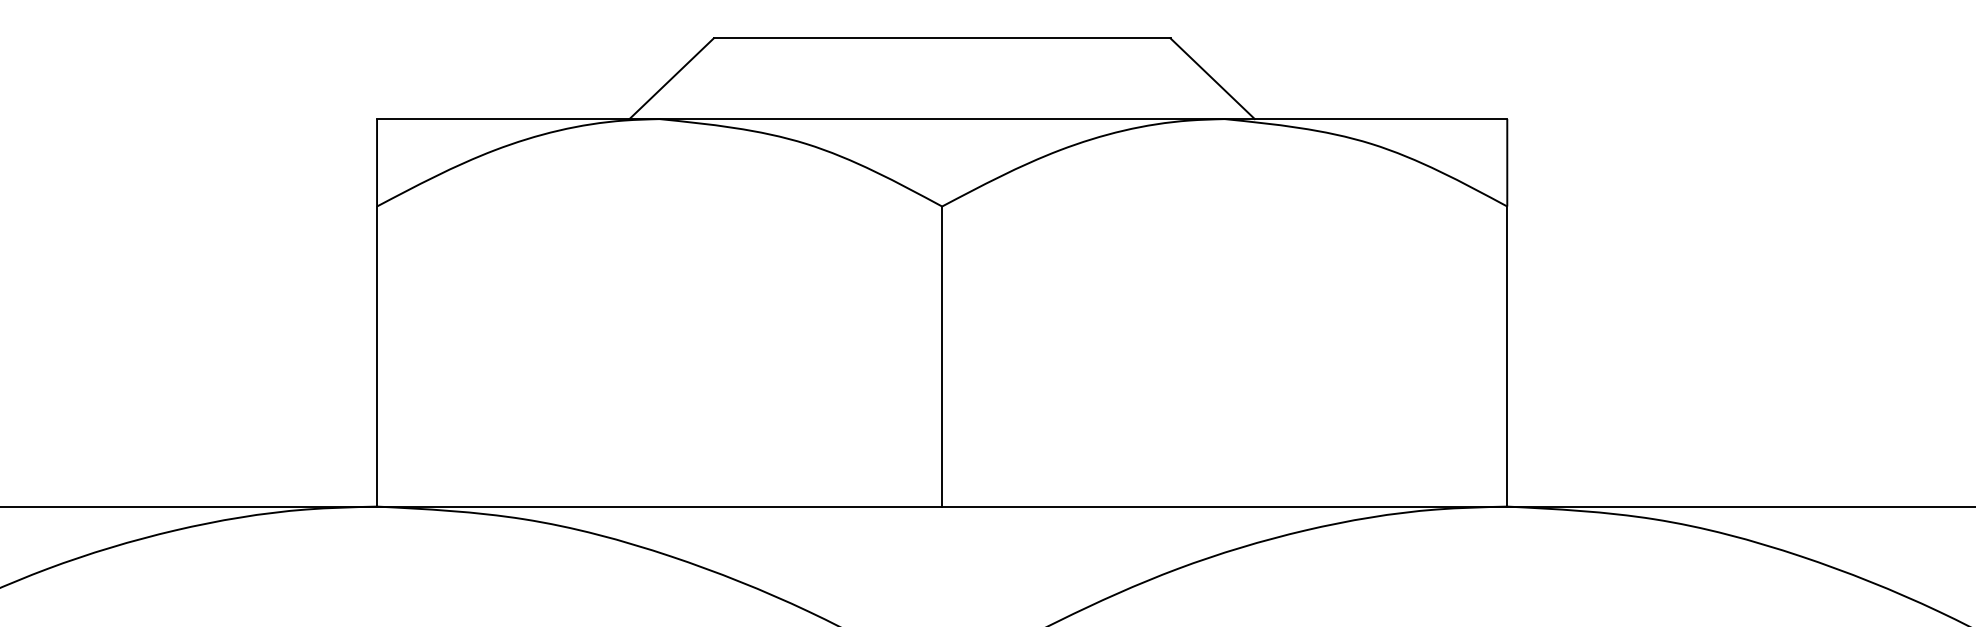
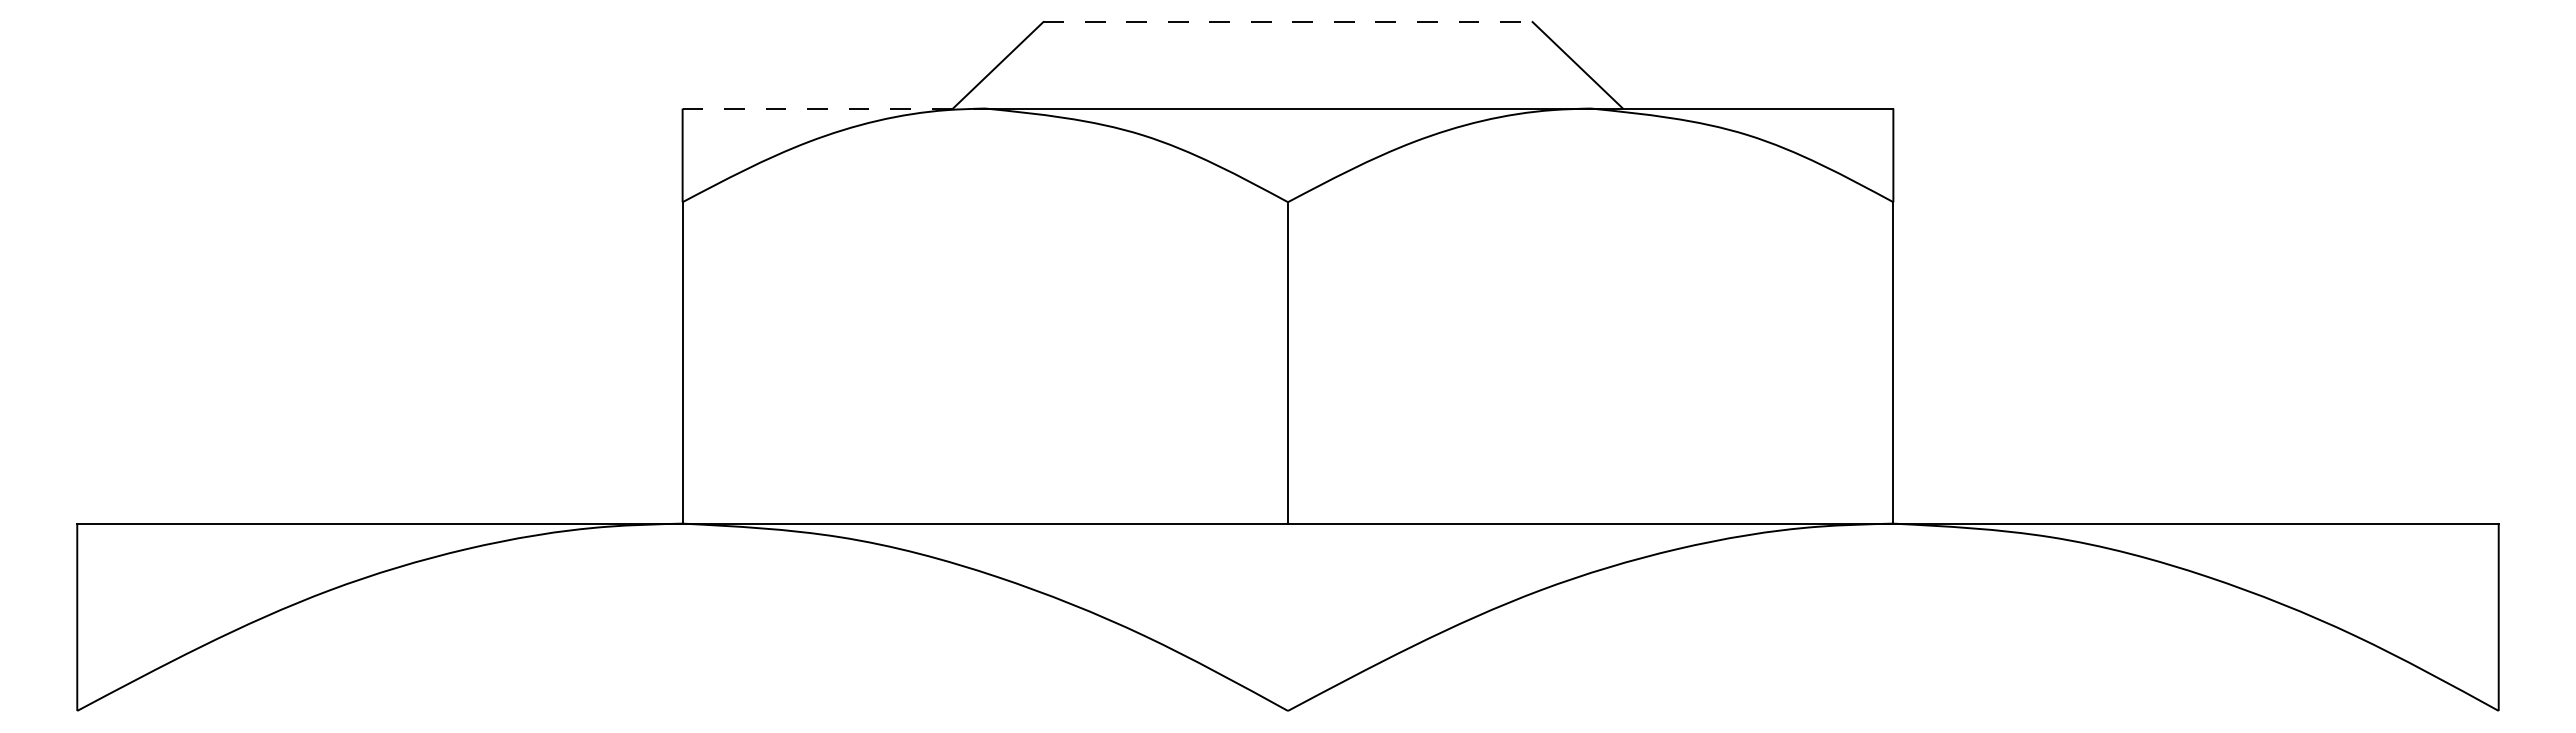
line: (941, 38) -> (1287, 22), solid -> dashed
line: (518, 119) -> (834, 108), solid -> dashed

